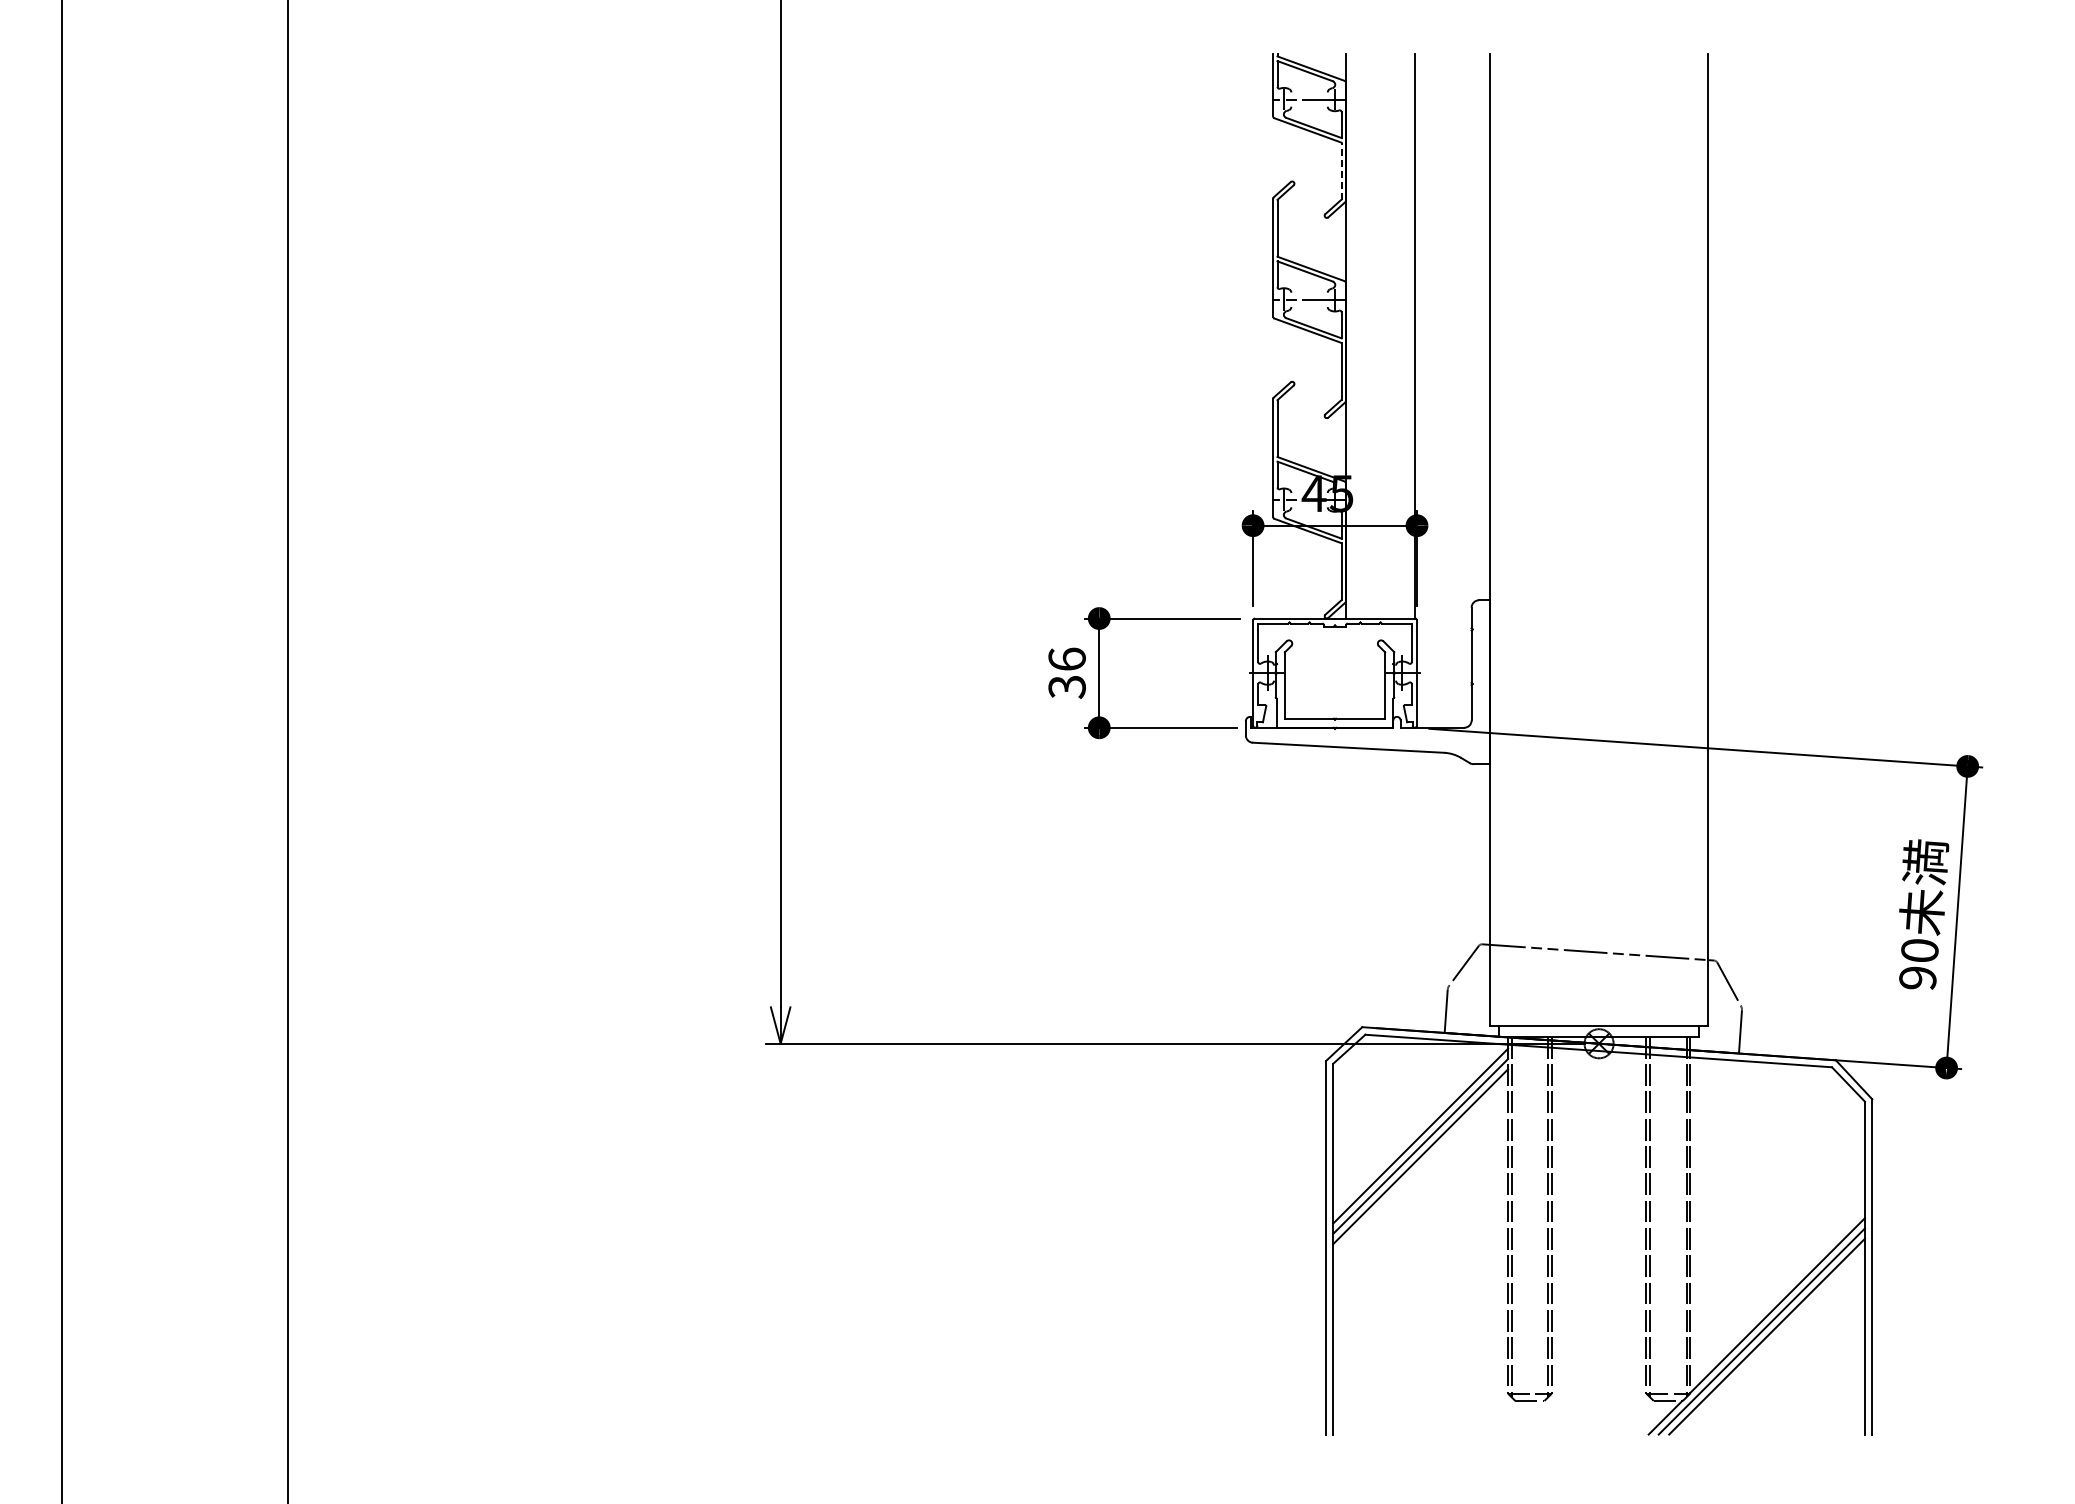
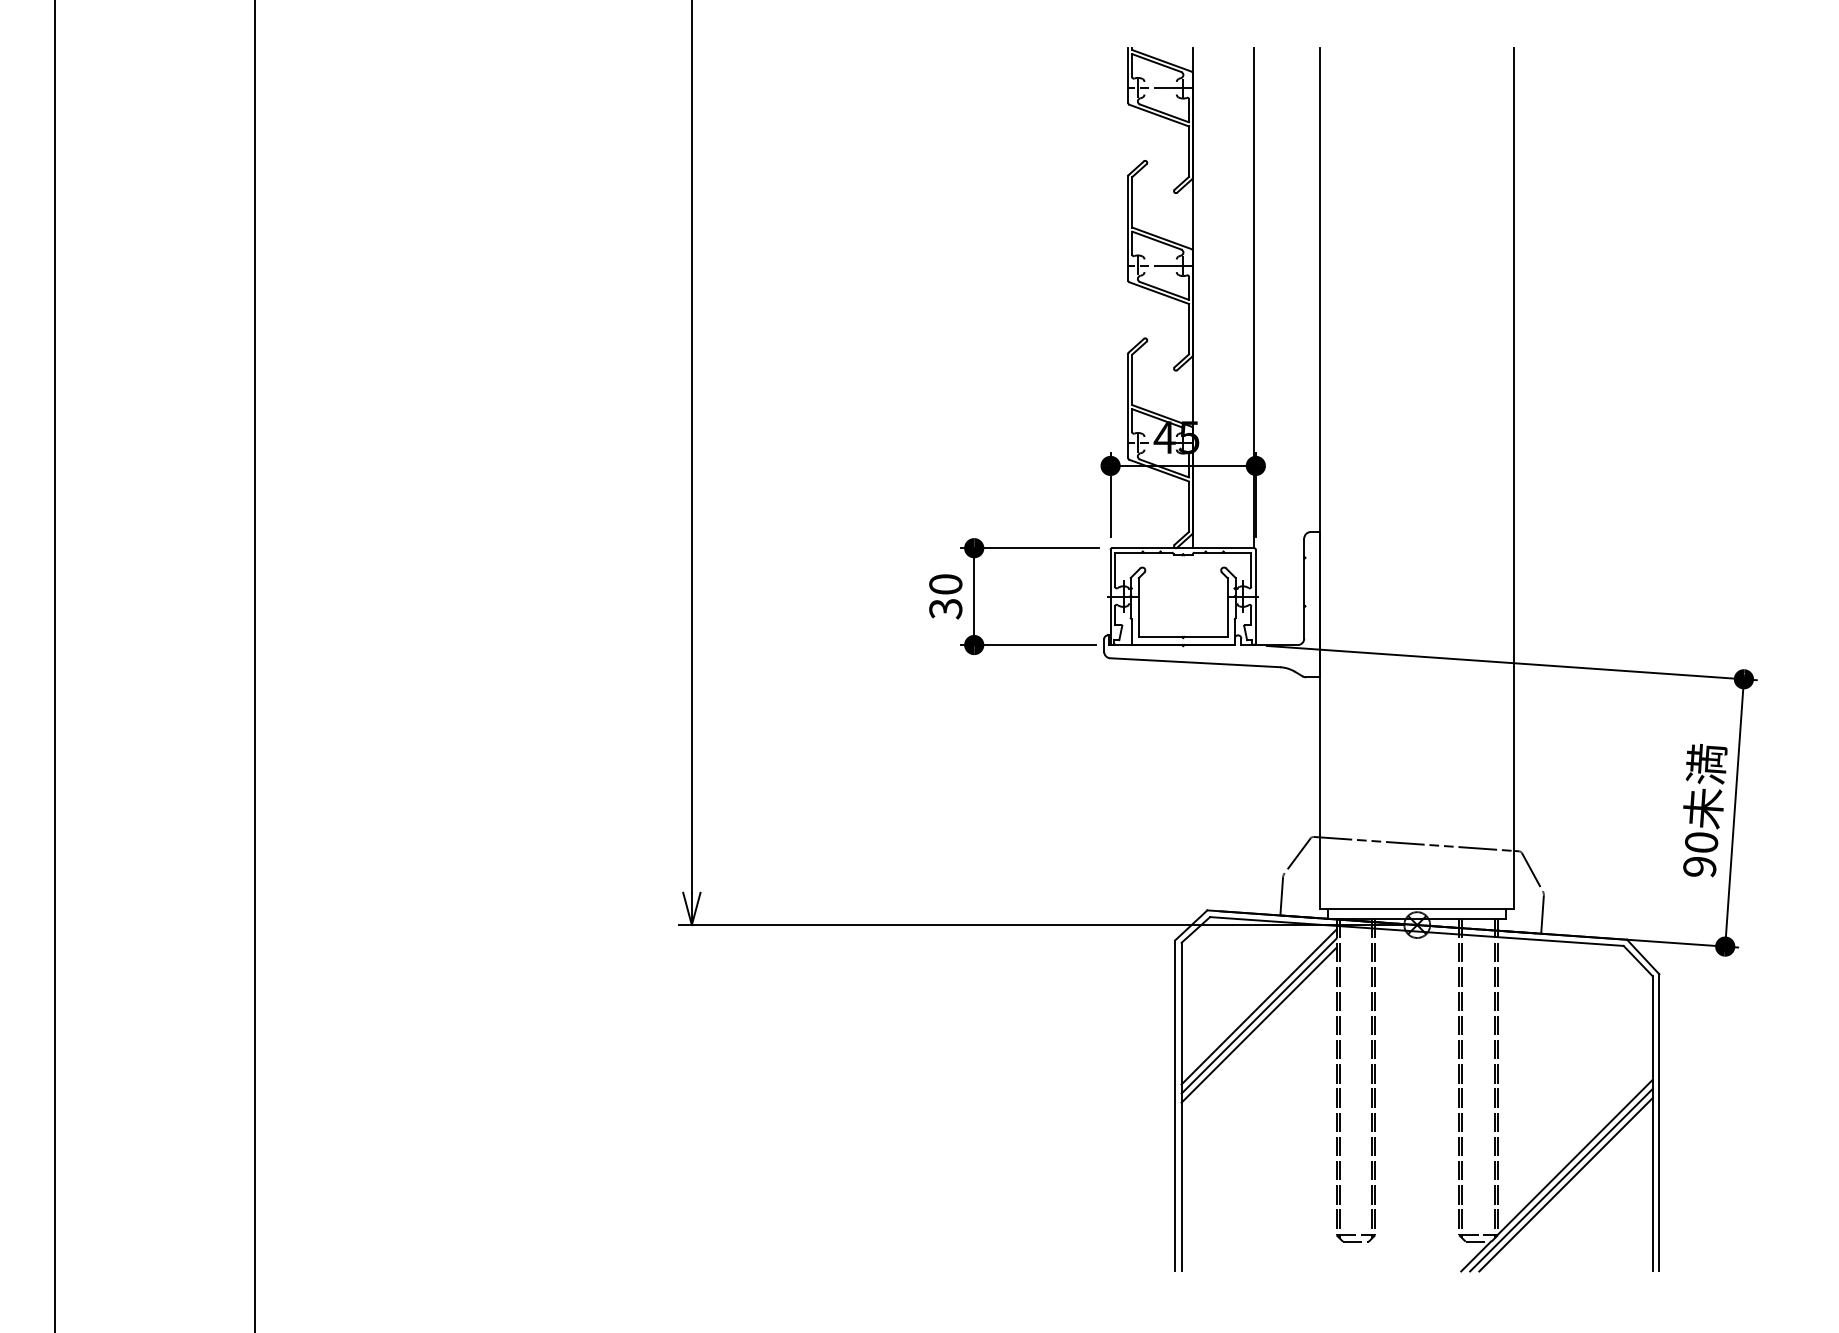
line: (1341, 170) -> (1188, 151), dashed -> solid
text: (1066, 658) -> (945, 583), 36 -> 30

